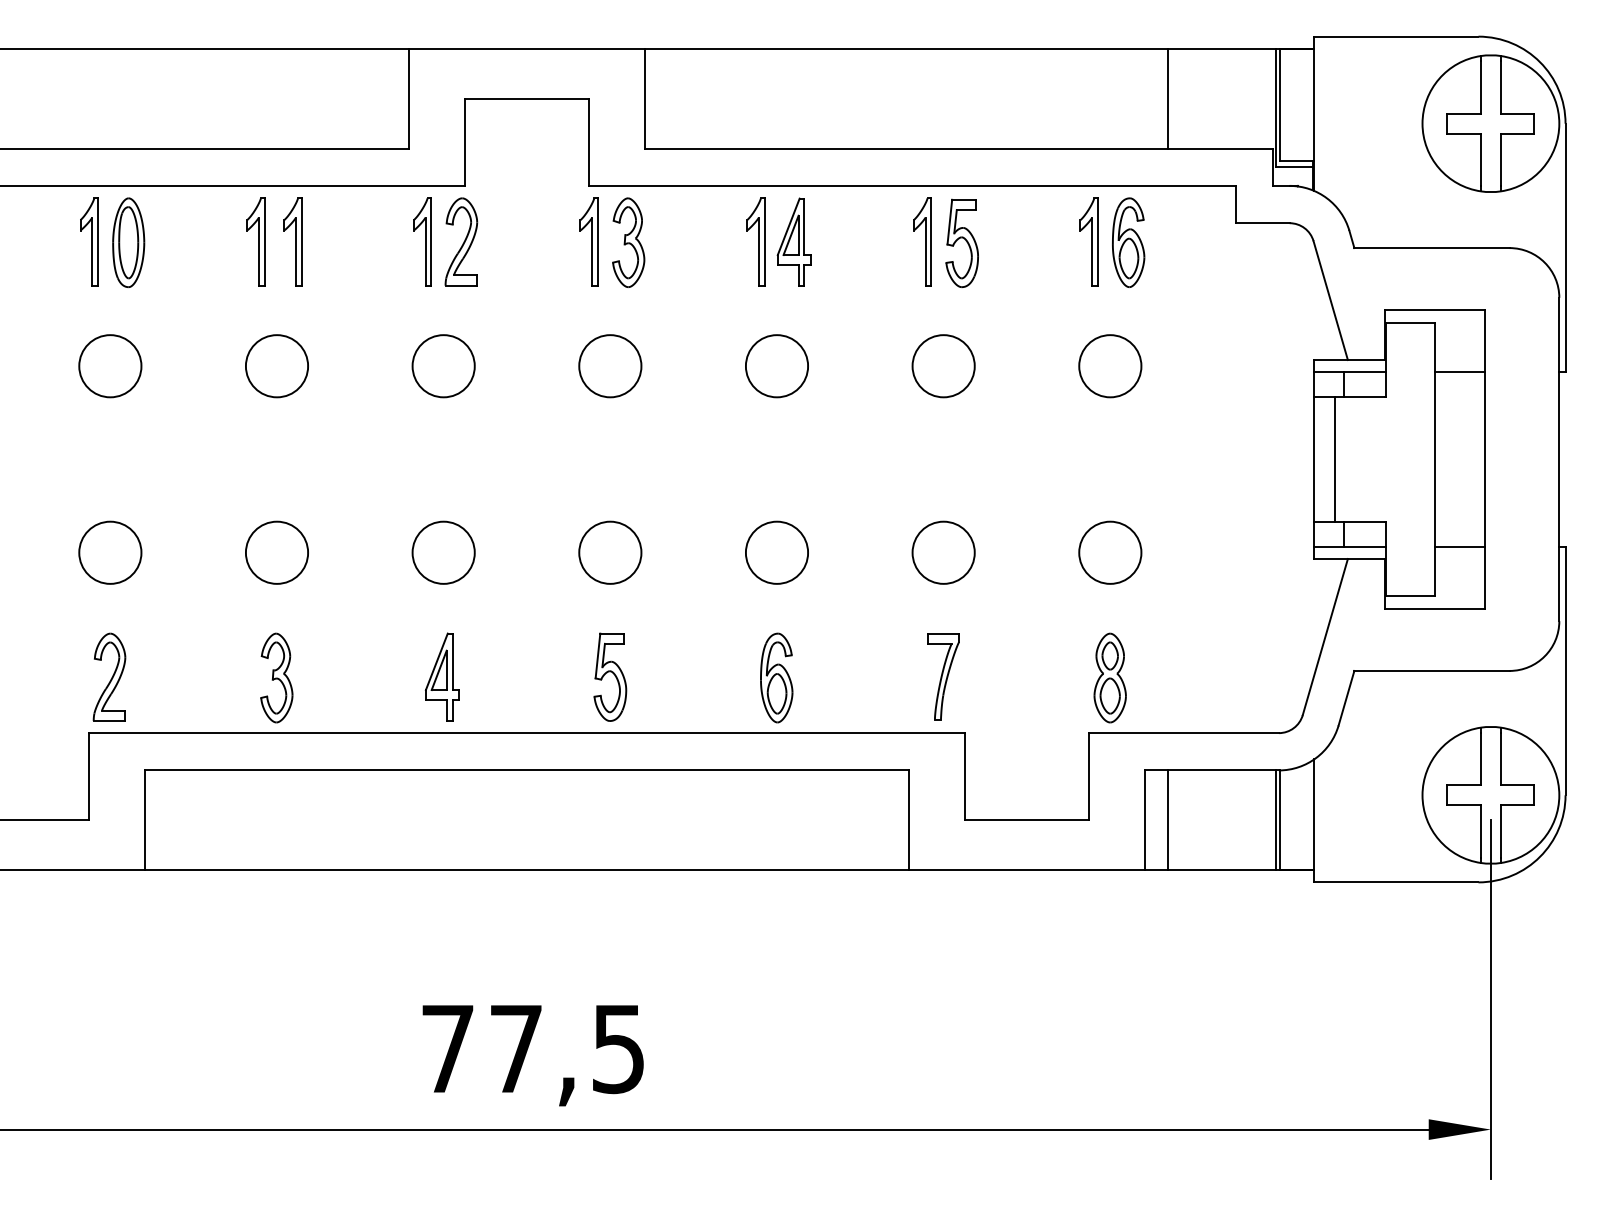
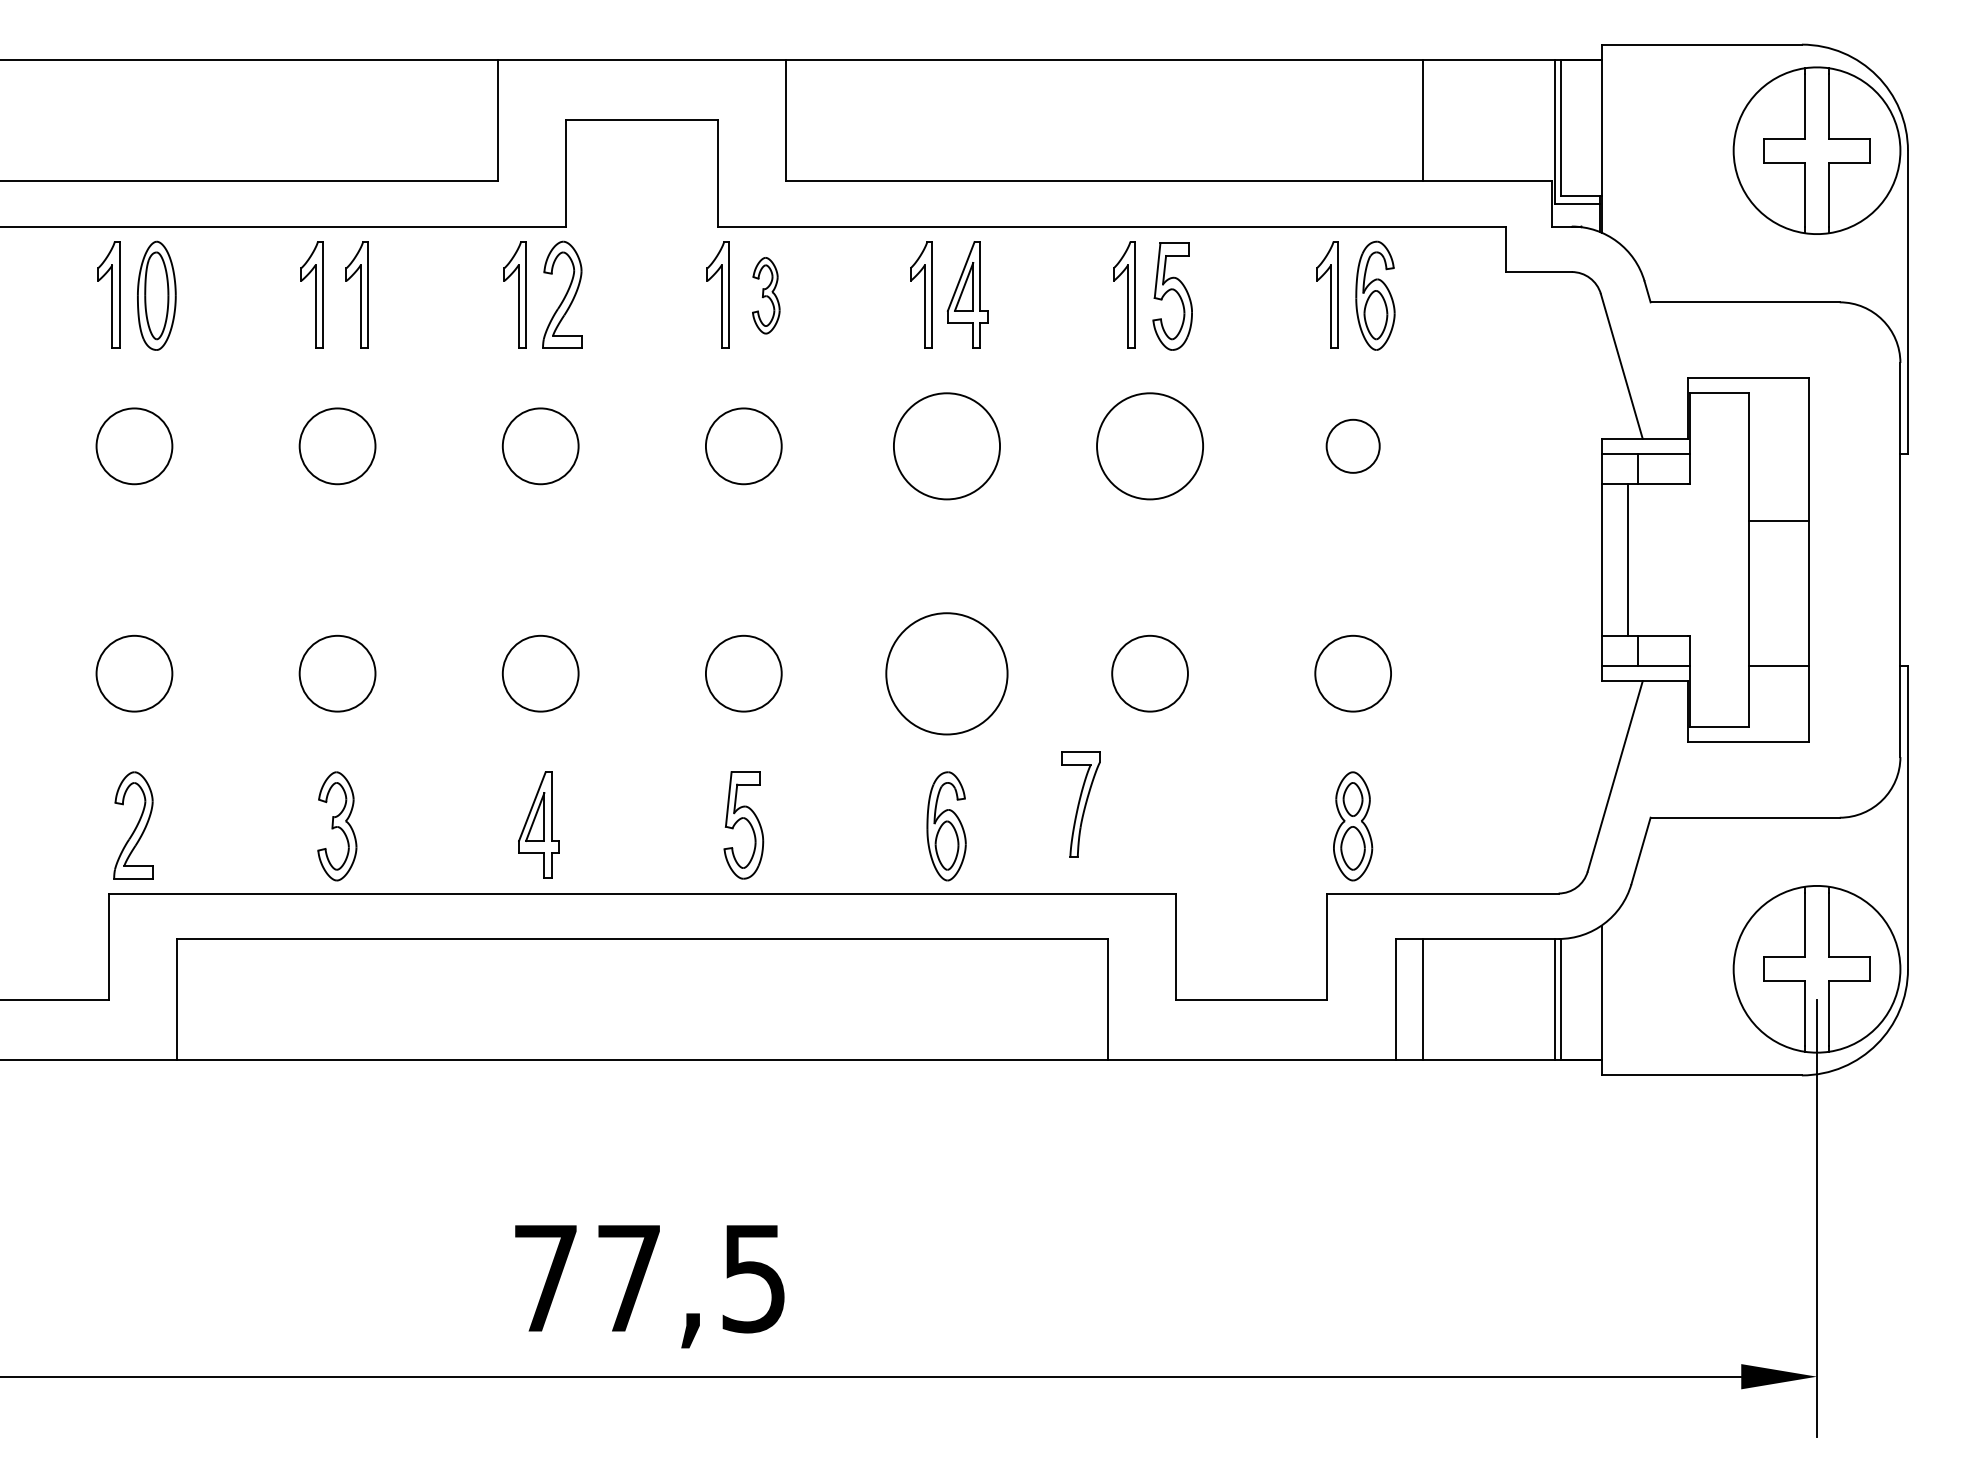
part: (628, 242) -> (766, 295), size x0.7
circle: (776, 366) -> (946, 446), size x1.4
circle: (943, 366) -> (1149, 446), size x1.4
circle: (1110, 366) -> (1353, 446), size x0.7
line: (1459, 372) -> (1778, 520), moved
circle: (776, 552) -> (946, 673), size x1.6
part: (943, 676) -> (1080, 804), moved

